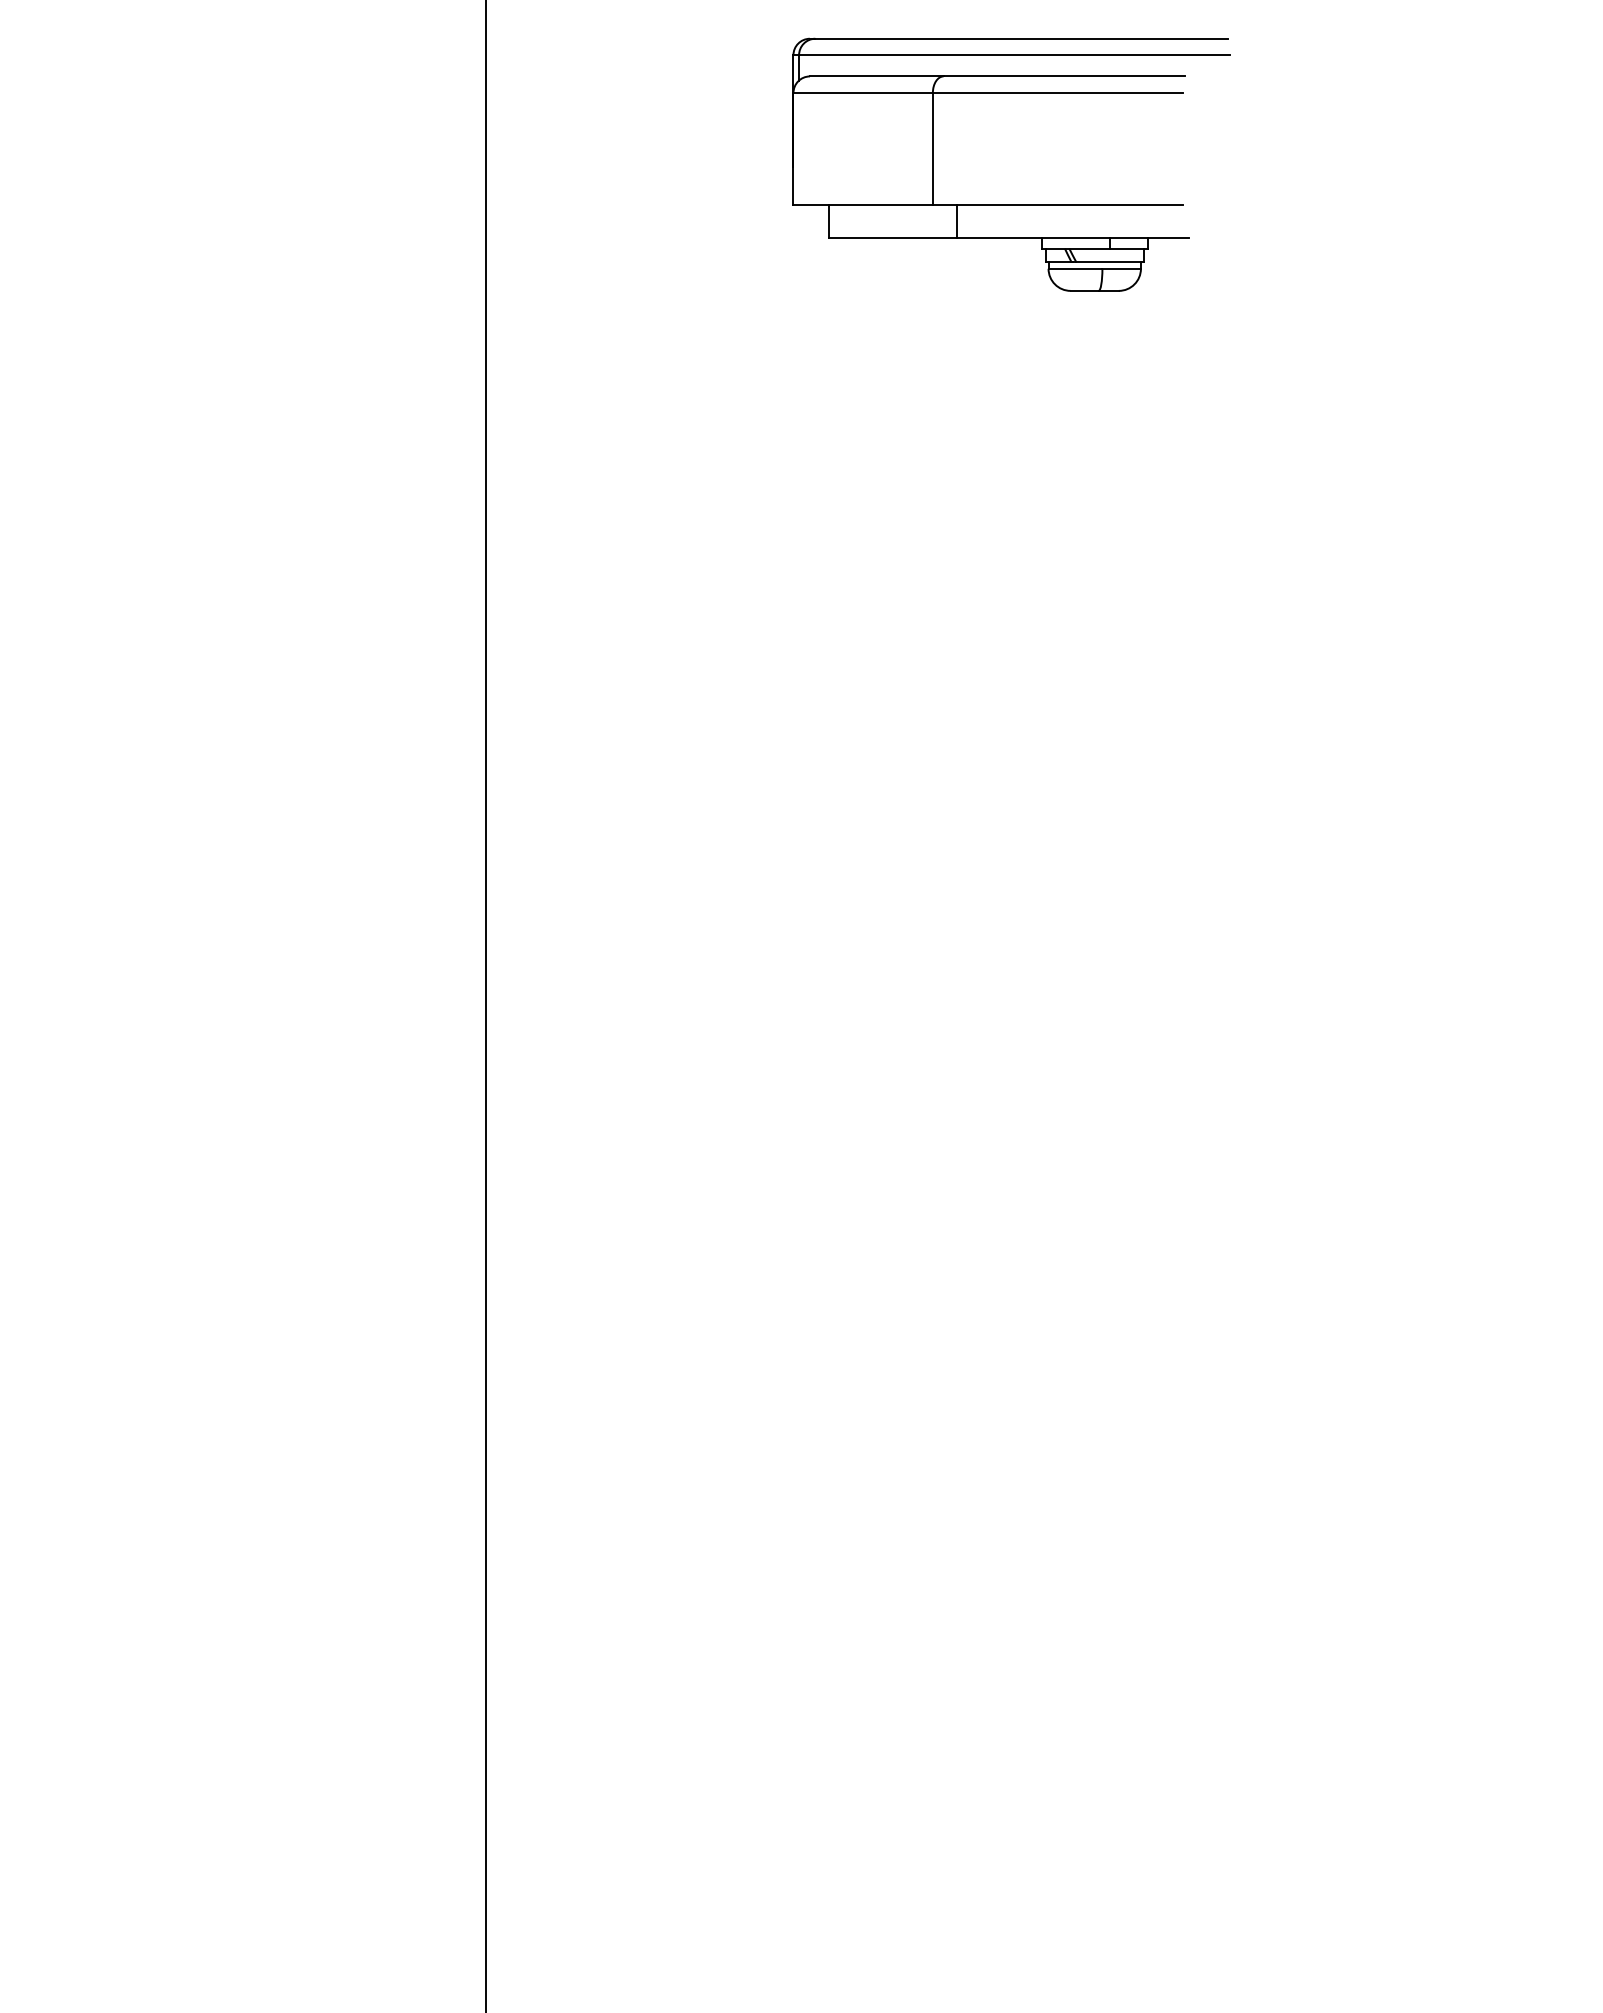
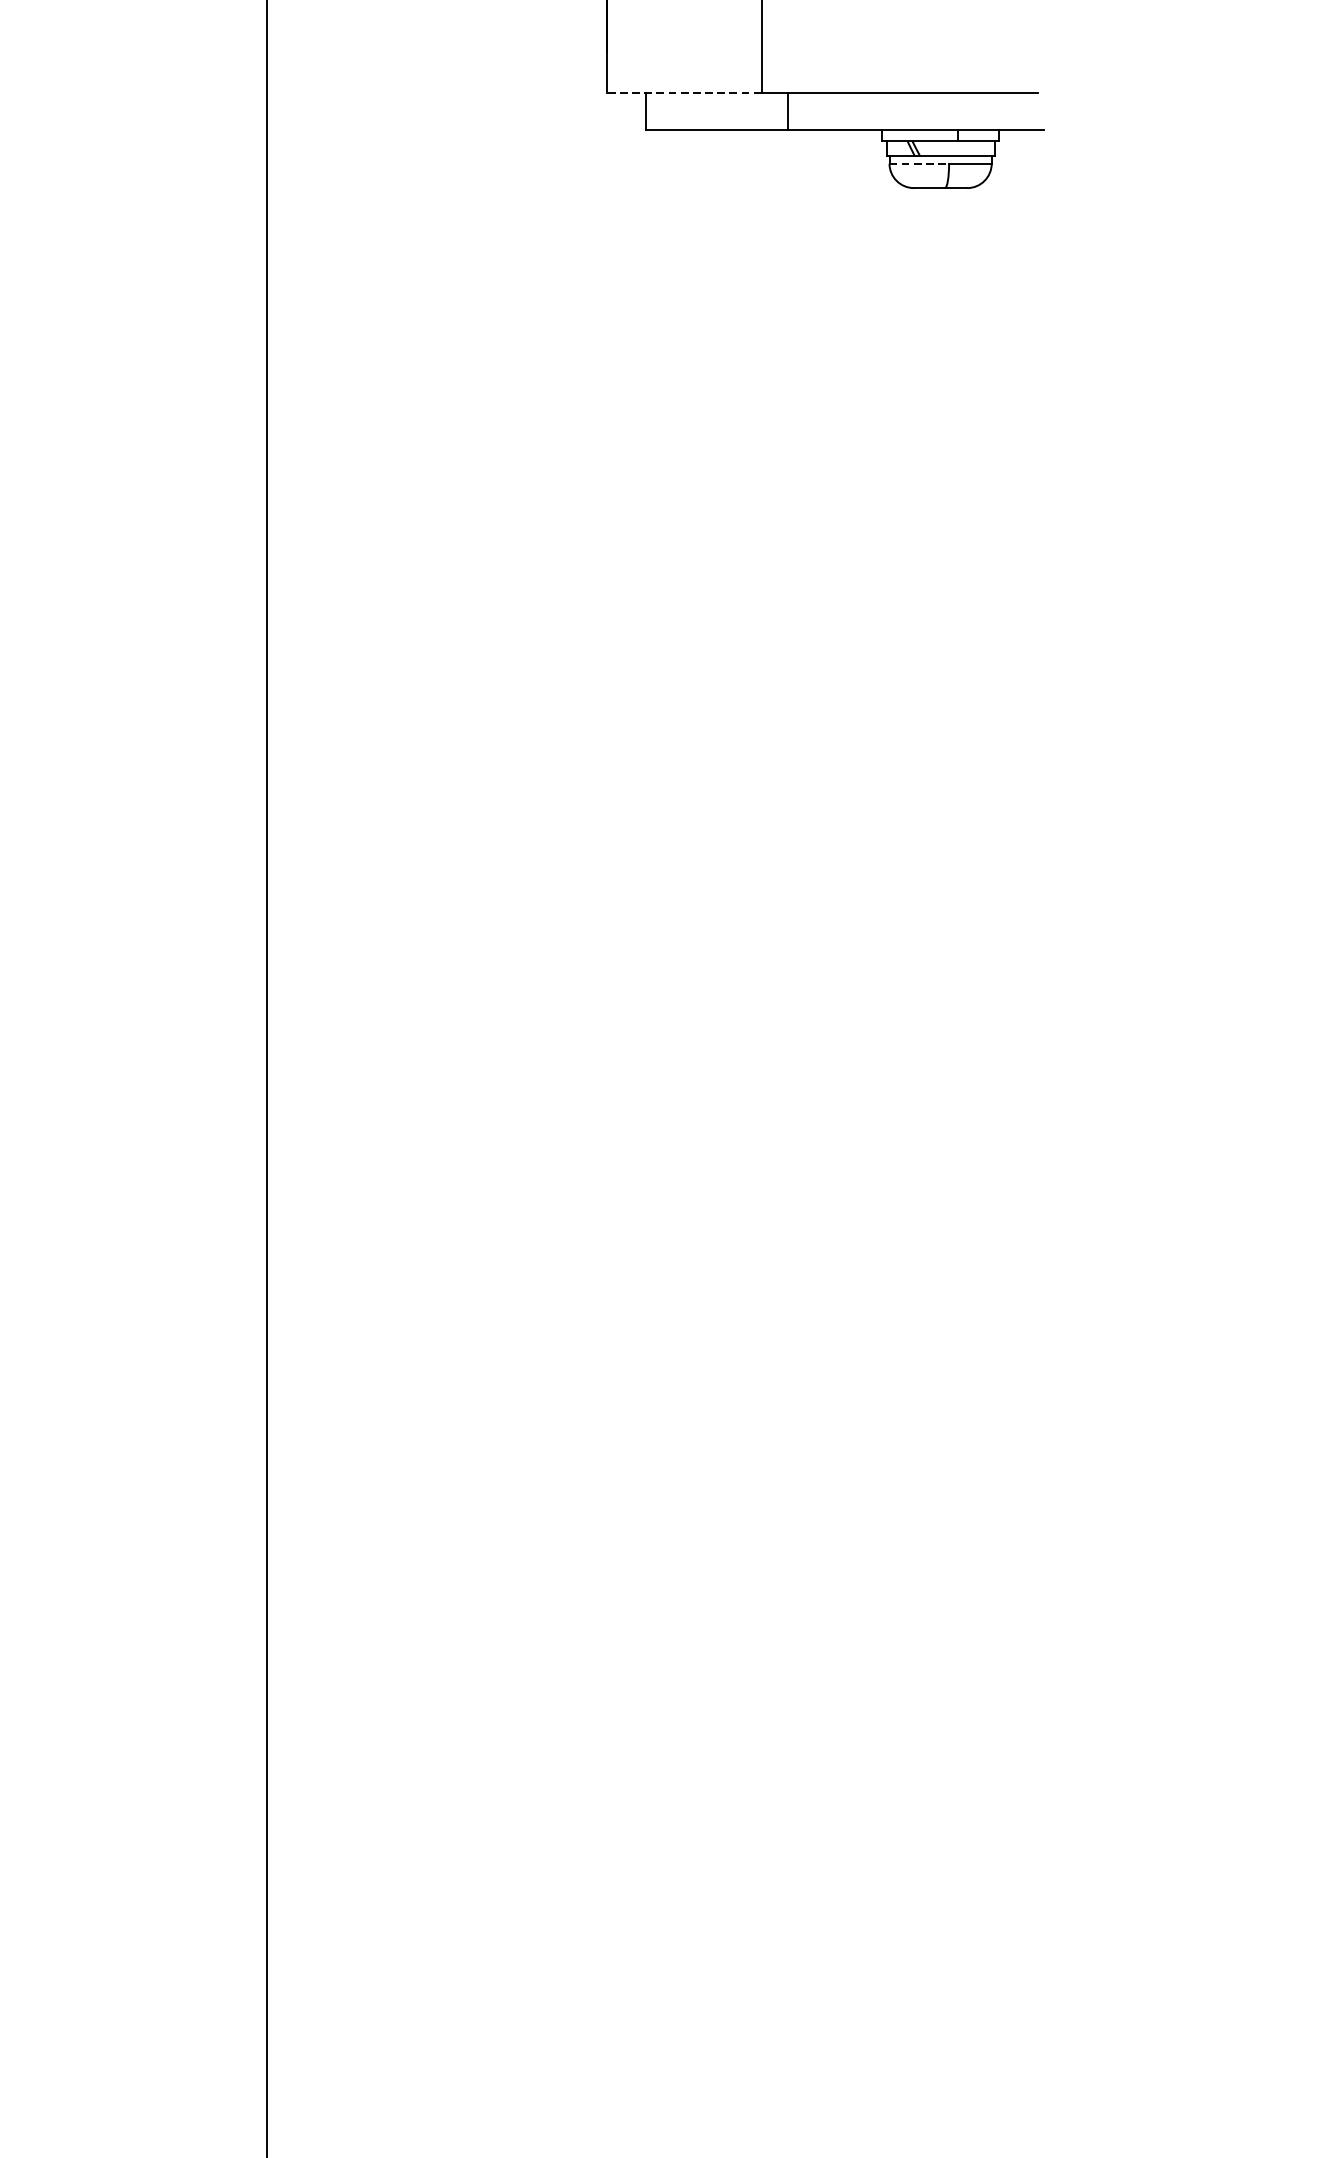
line: (863, 205) -> (684, 93), solid -> dashed
line: (1075, 268) -> (919, 163), solid -> dashed

